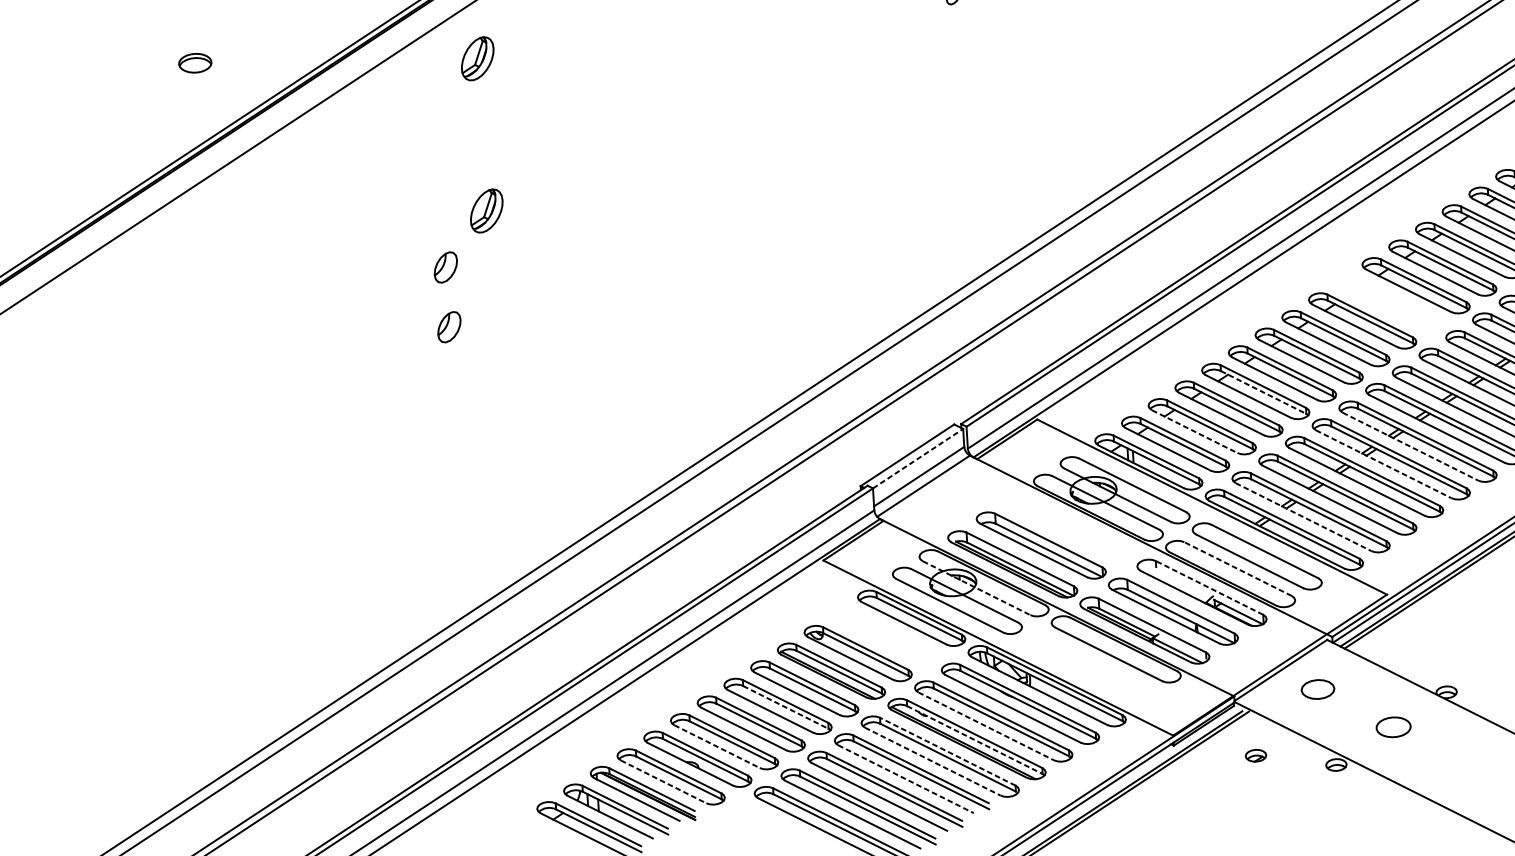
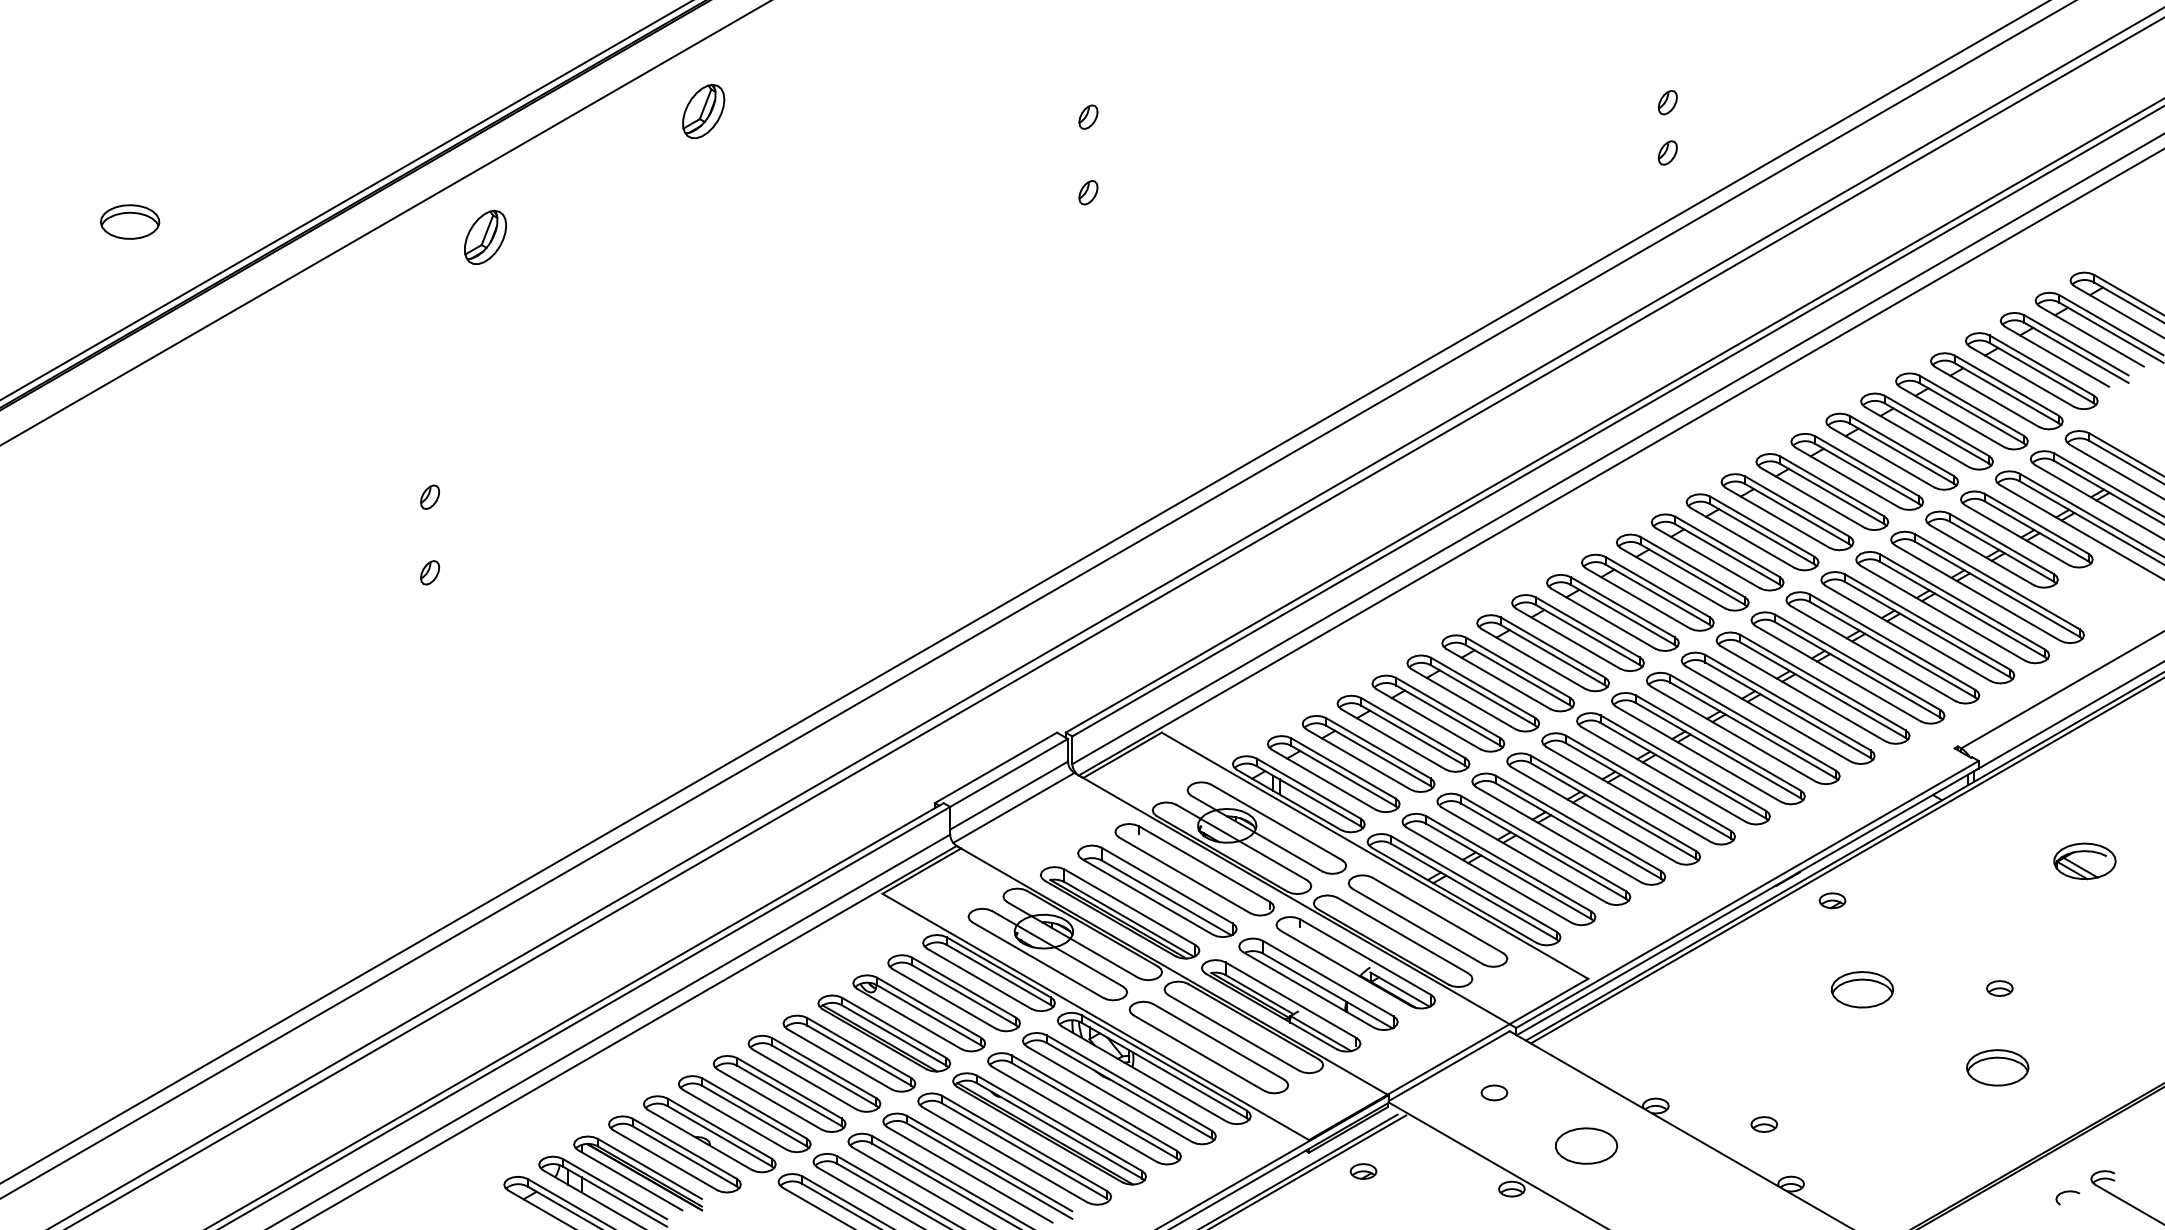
part: (195, 62) -> (130, 221), size x1.43
part: (486, 210) -> (485, 428), removed
part: (446, 266) -> (430, 496), size x0.62
part: (1389, 303) -> (1612, 612), added
part: (449, 327) -> (430, 572), size x0.62
line: (1263, 392) -> (1448, 715), dashed -> solid
line: (1195, 431) -> (1359, 759), dashed -> solid
line: (1411, 446) -> (1629, 794), dashed -> solid
line: (918, 458) -> (1009, 772), dashed -> solid
line: (1384, 464) -> (1594, 814), dashed -> solid
line: (1303, 517) -> (1489, 875), dashed -> solid
part: (1069, 526) -> (1194, 869), added
line: (1237, 569) -> (1402, 935), dashed -> solid
line: (976, 588) -> (1072, 940), dashed -> solid
line: (1209, 588) -> (1365, 957), dashed -> solid
part: (884, 636) -> (953, 993), added
part: (1089, 666) -> (1208, 1047), added
part: (1318, 689) -> (1494, 1092), size x0.62
line: (786, 707) -> (824, 1075), dashed -> solid
line: (986, 726) -> (1075, 1114), dashed -> solid
part: (1393, 726) -> (1586, 1145), size x1.43
line: (974, 740) -> (1059, 1131), dashed -> solid
line: (717, 747) -> (735, 1120), dashed -> solid
line: (947, 751) -> (1024, 1143), dashed -> solid
part: (1255, 755) -> (1363, 1171), moved
line: (933, 762) -> (1005, 1155), dashed -> solid
line: (906, 779) -> (970, 1175), dashed -> solid
line: (663, 782) -> (665, 1160), dashed -> solid

